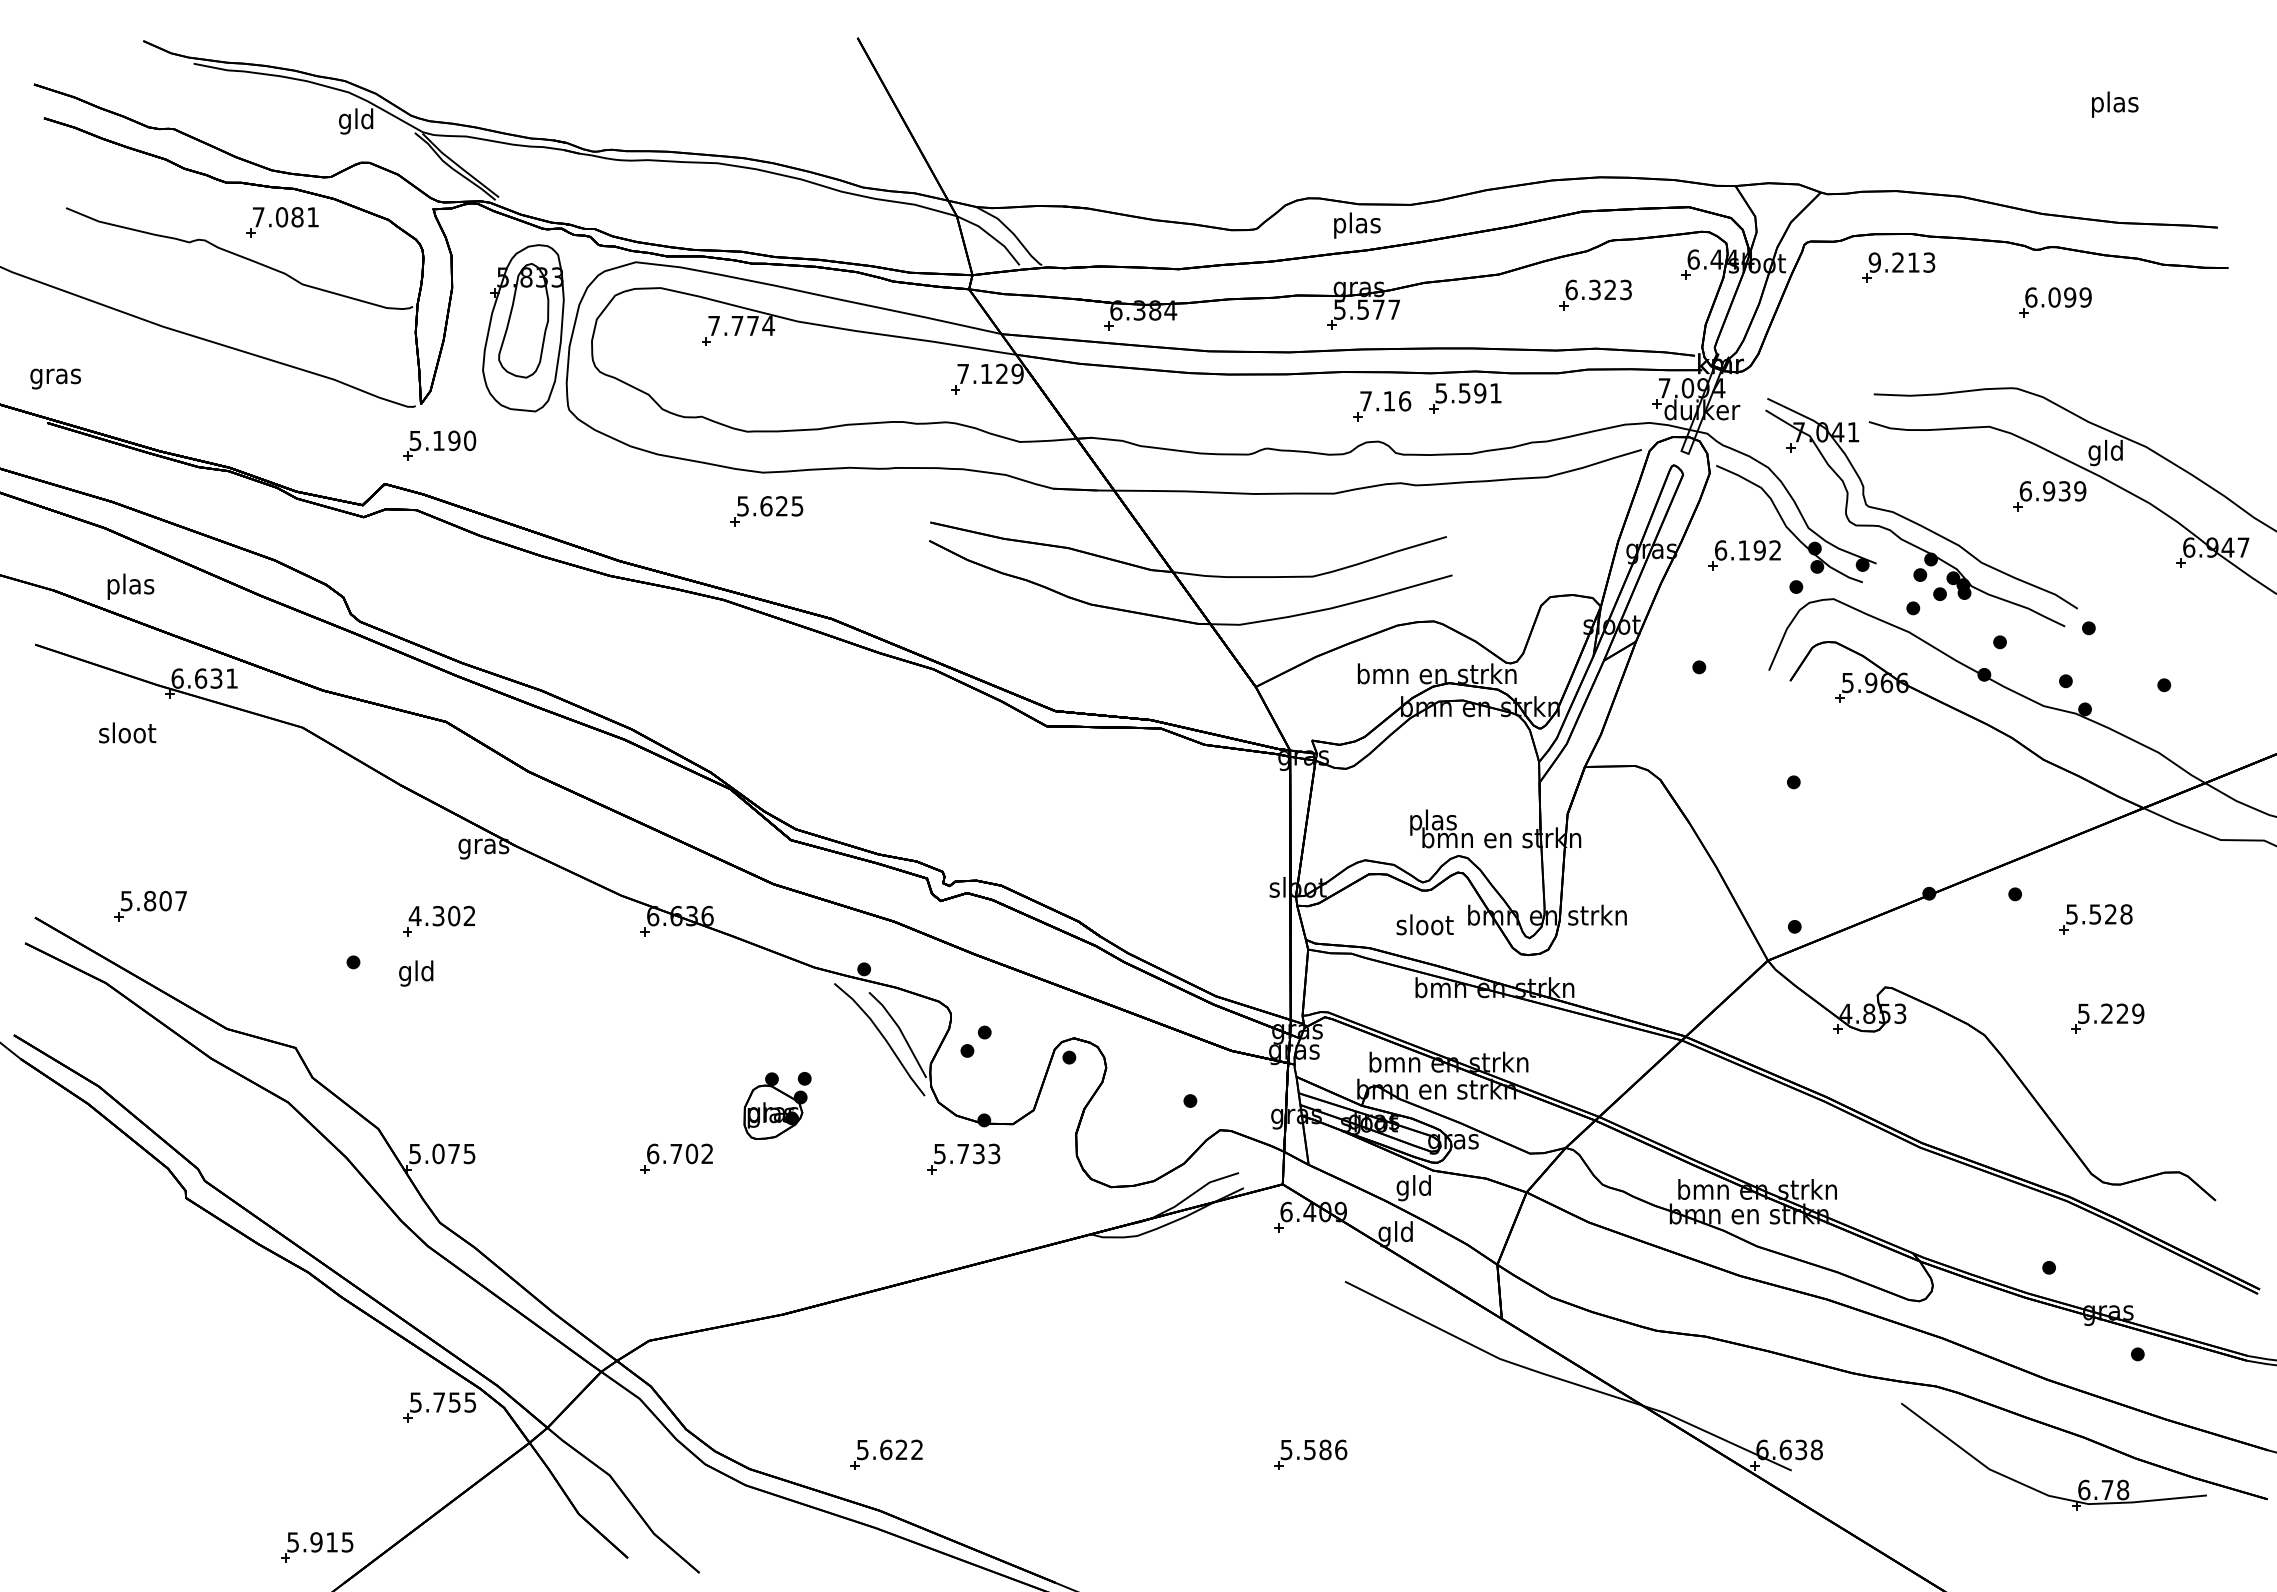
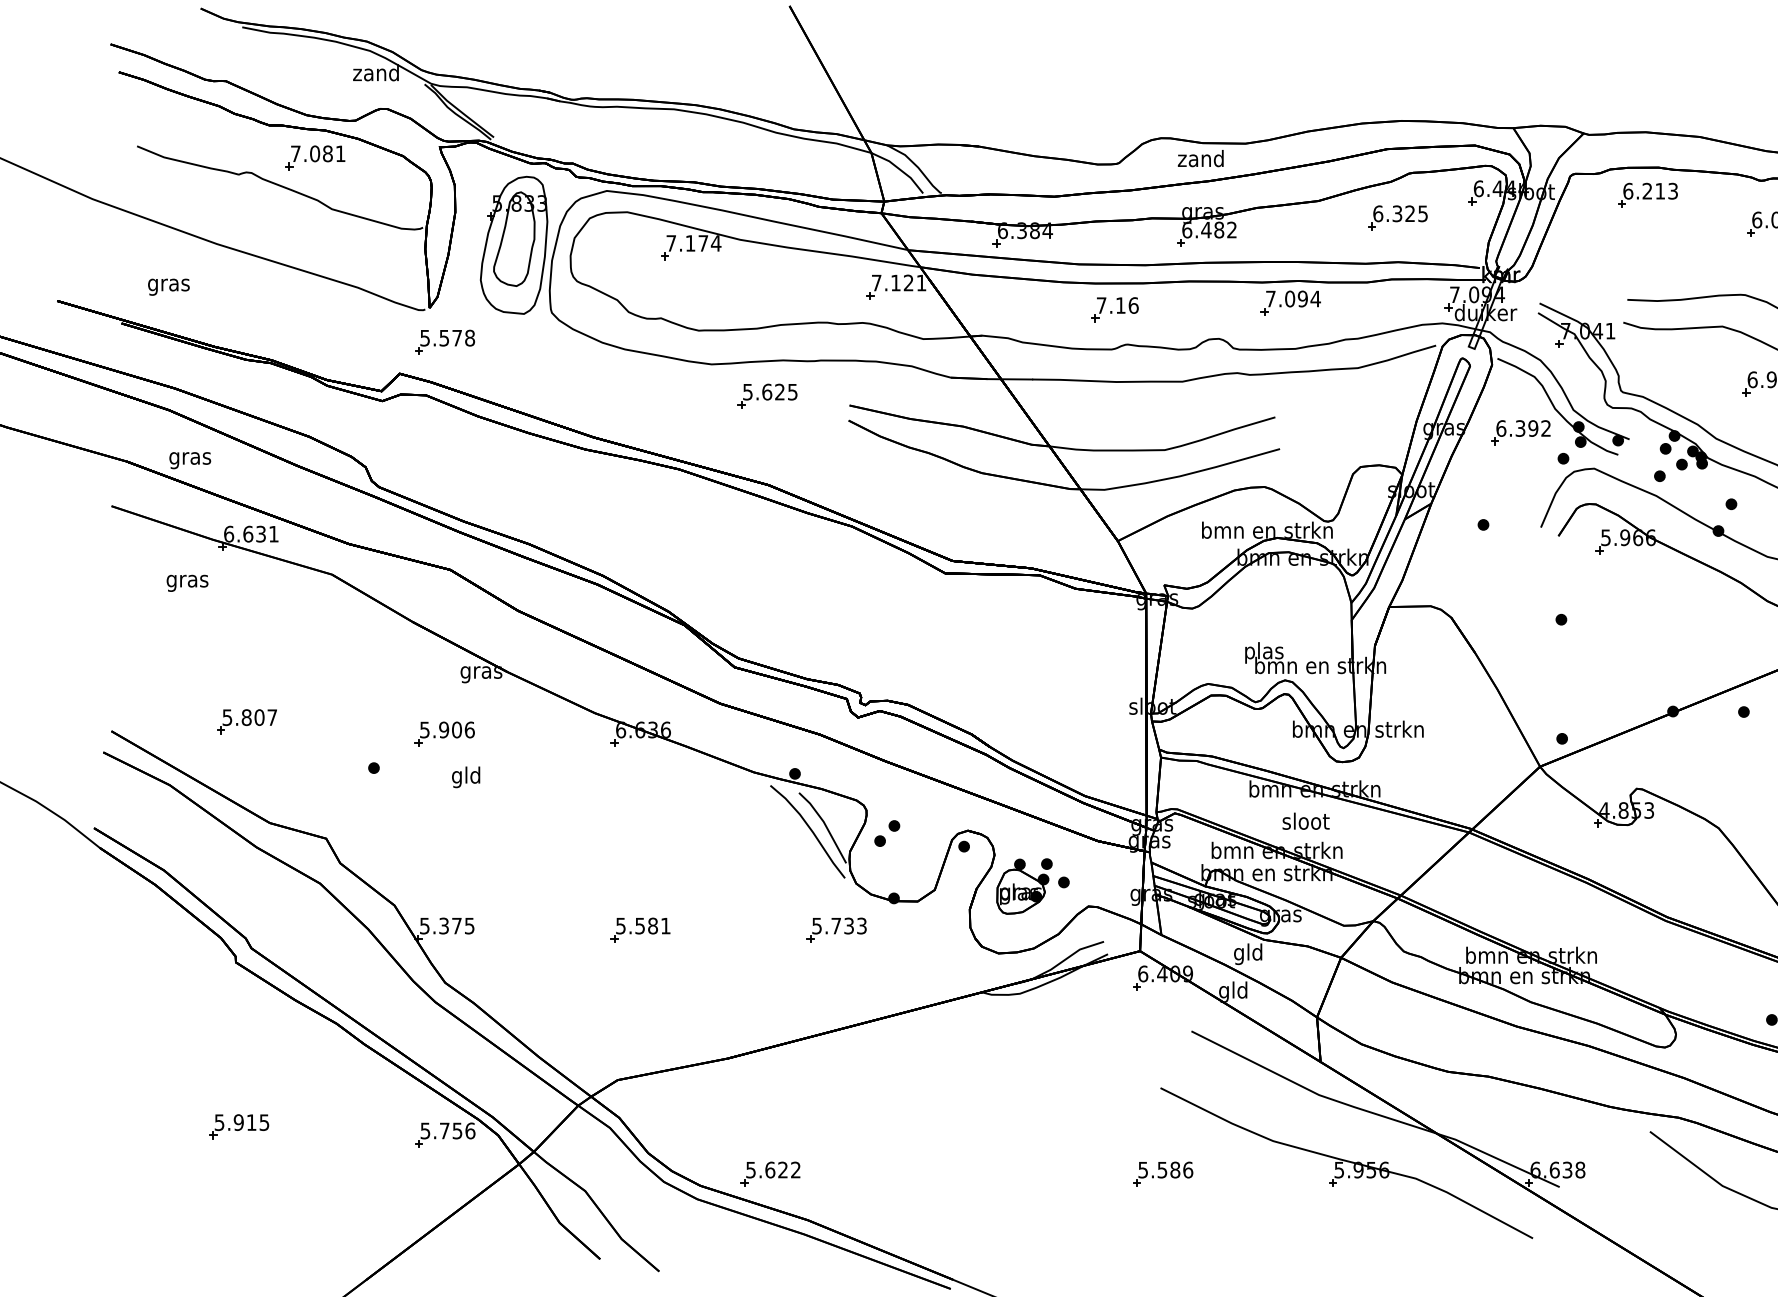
text: (355, 121) -> (375, 74), gld -> zand
text: (1356, 225) -> (1200, 160), plas -> zand
text: (1874, 262) -> (1627, 191), 9.213 -> 6.213
text: (1625, 289) -> (1422, 213), 6.323 -> 6.325
text: (1367, 309) -> (1209, 229), 5.577 -> 6.482
text: (737, 325) -> (690, 243), 7.774 -> 7.174
text: (1017, 373) -> (921, 282), 7.129 -> 7.121
text: (55, 378) -> (168, 286), moved
text: (1468, 393) -> (1293, 299), 5.591 -> 7.094
part: (1382, 406) -> (1115, 309), moved
text: (454, 440) -> (457, 337), 5.190 -> 5.578
part: (766, 511) -> (767, 396), moved
text: (1744, 550) -> (1520, 428), 6.192 -> 6.392
text: (130, 586) -> (190, 458), plas -> gras
text: (127, 735) -> (187, 581), sloot -> gras
part: (150, 905) -> (247, 721), moved
text: (441, 916) -> (446, 730), 4.302 -> 5.906
text: (1424, 924) -> (1305, 820), moved
text: (416, 973) -> (466, 777), moved
part: (777, 1105) -> (1024, 886), moved
text: (438, 1153) -> (444, 925), 5.075 -> 5.375
text: (680, 1153) -> (643, 925), 6.702 -> 5.581
part: (963, 1158) -> (836, 929), moved
text: (470, 1402) -> (470, 1130), 5.755 -> 5.756
part: (1533, 1441) -> (1346, 1163), added
part: (886, 1454) -> (770, 1173), moved
part: (317, 1547) -> (239, 1126), moved

